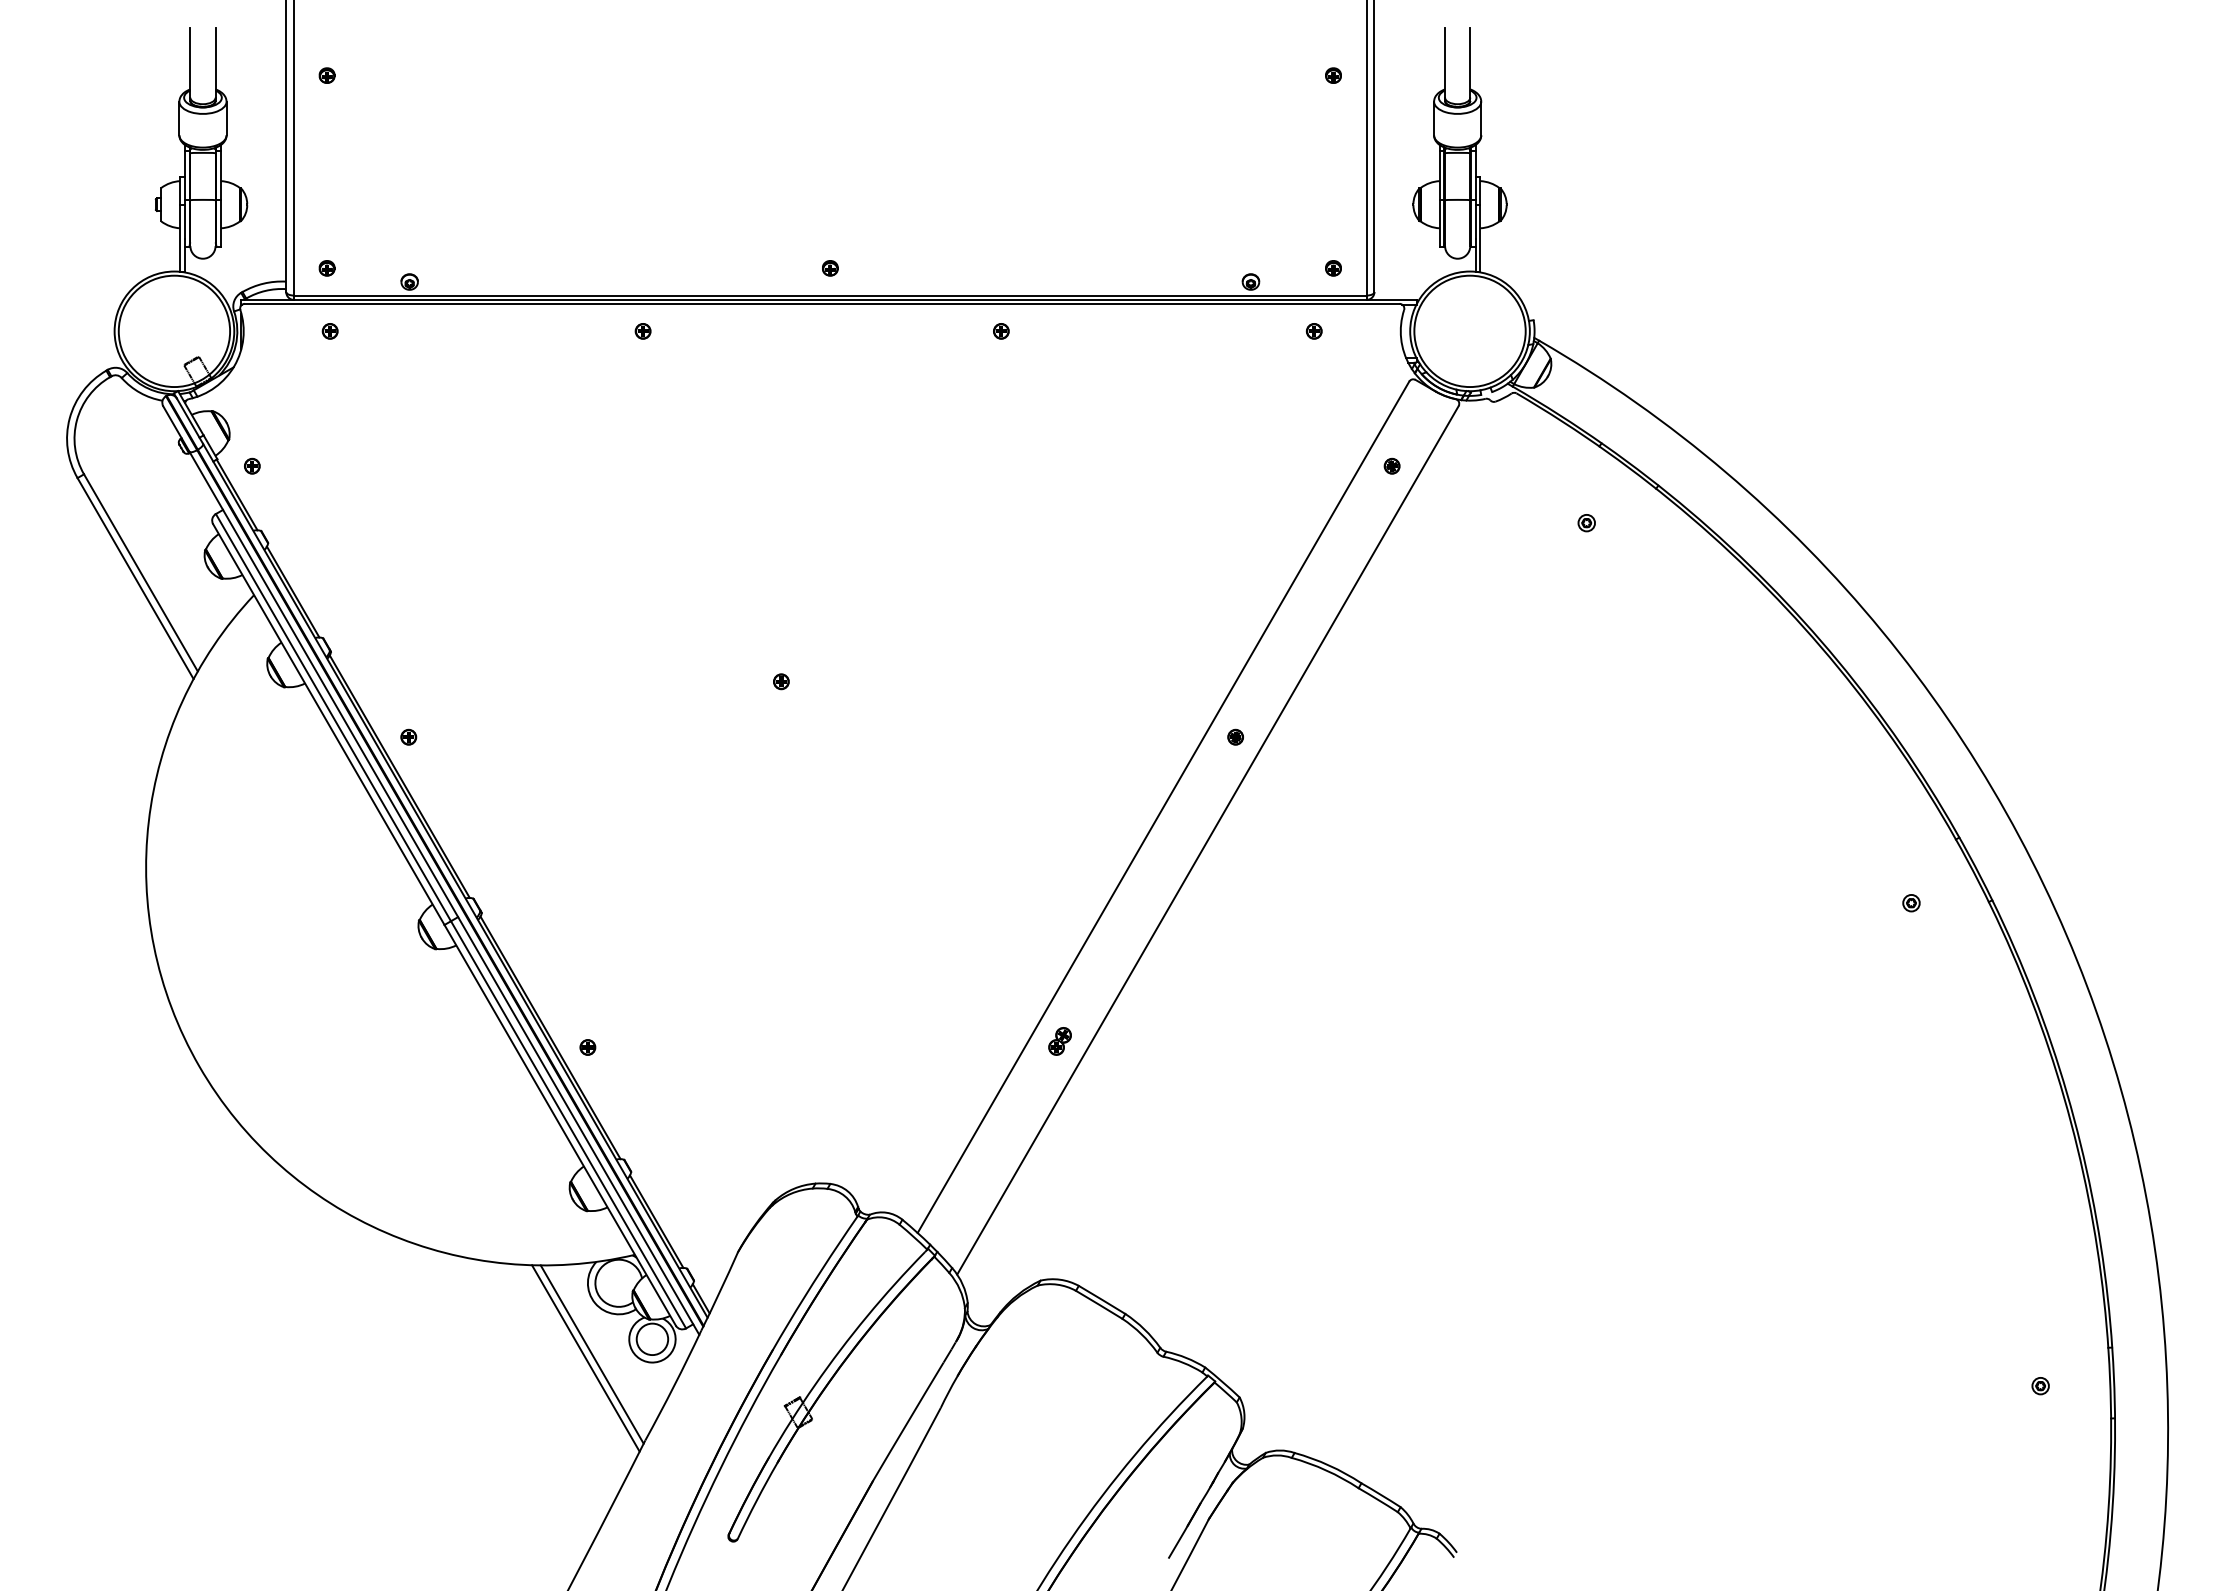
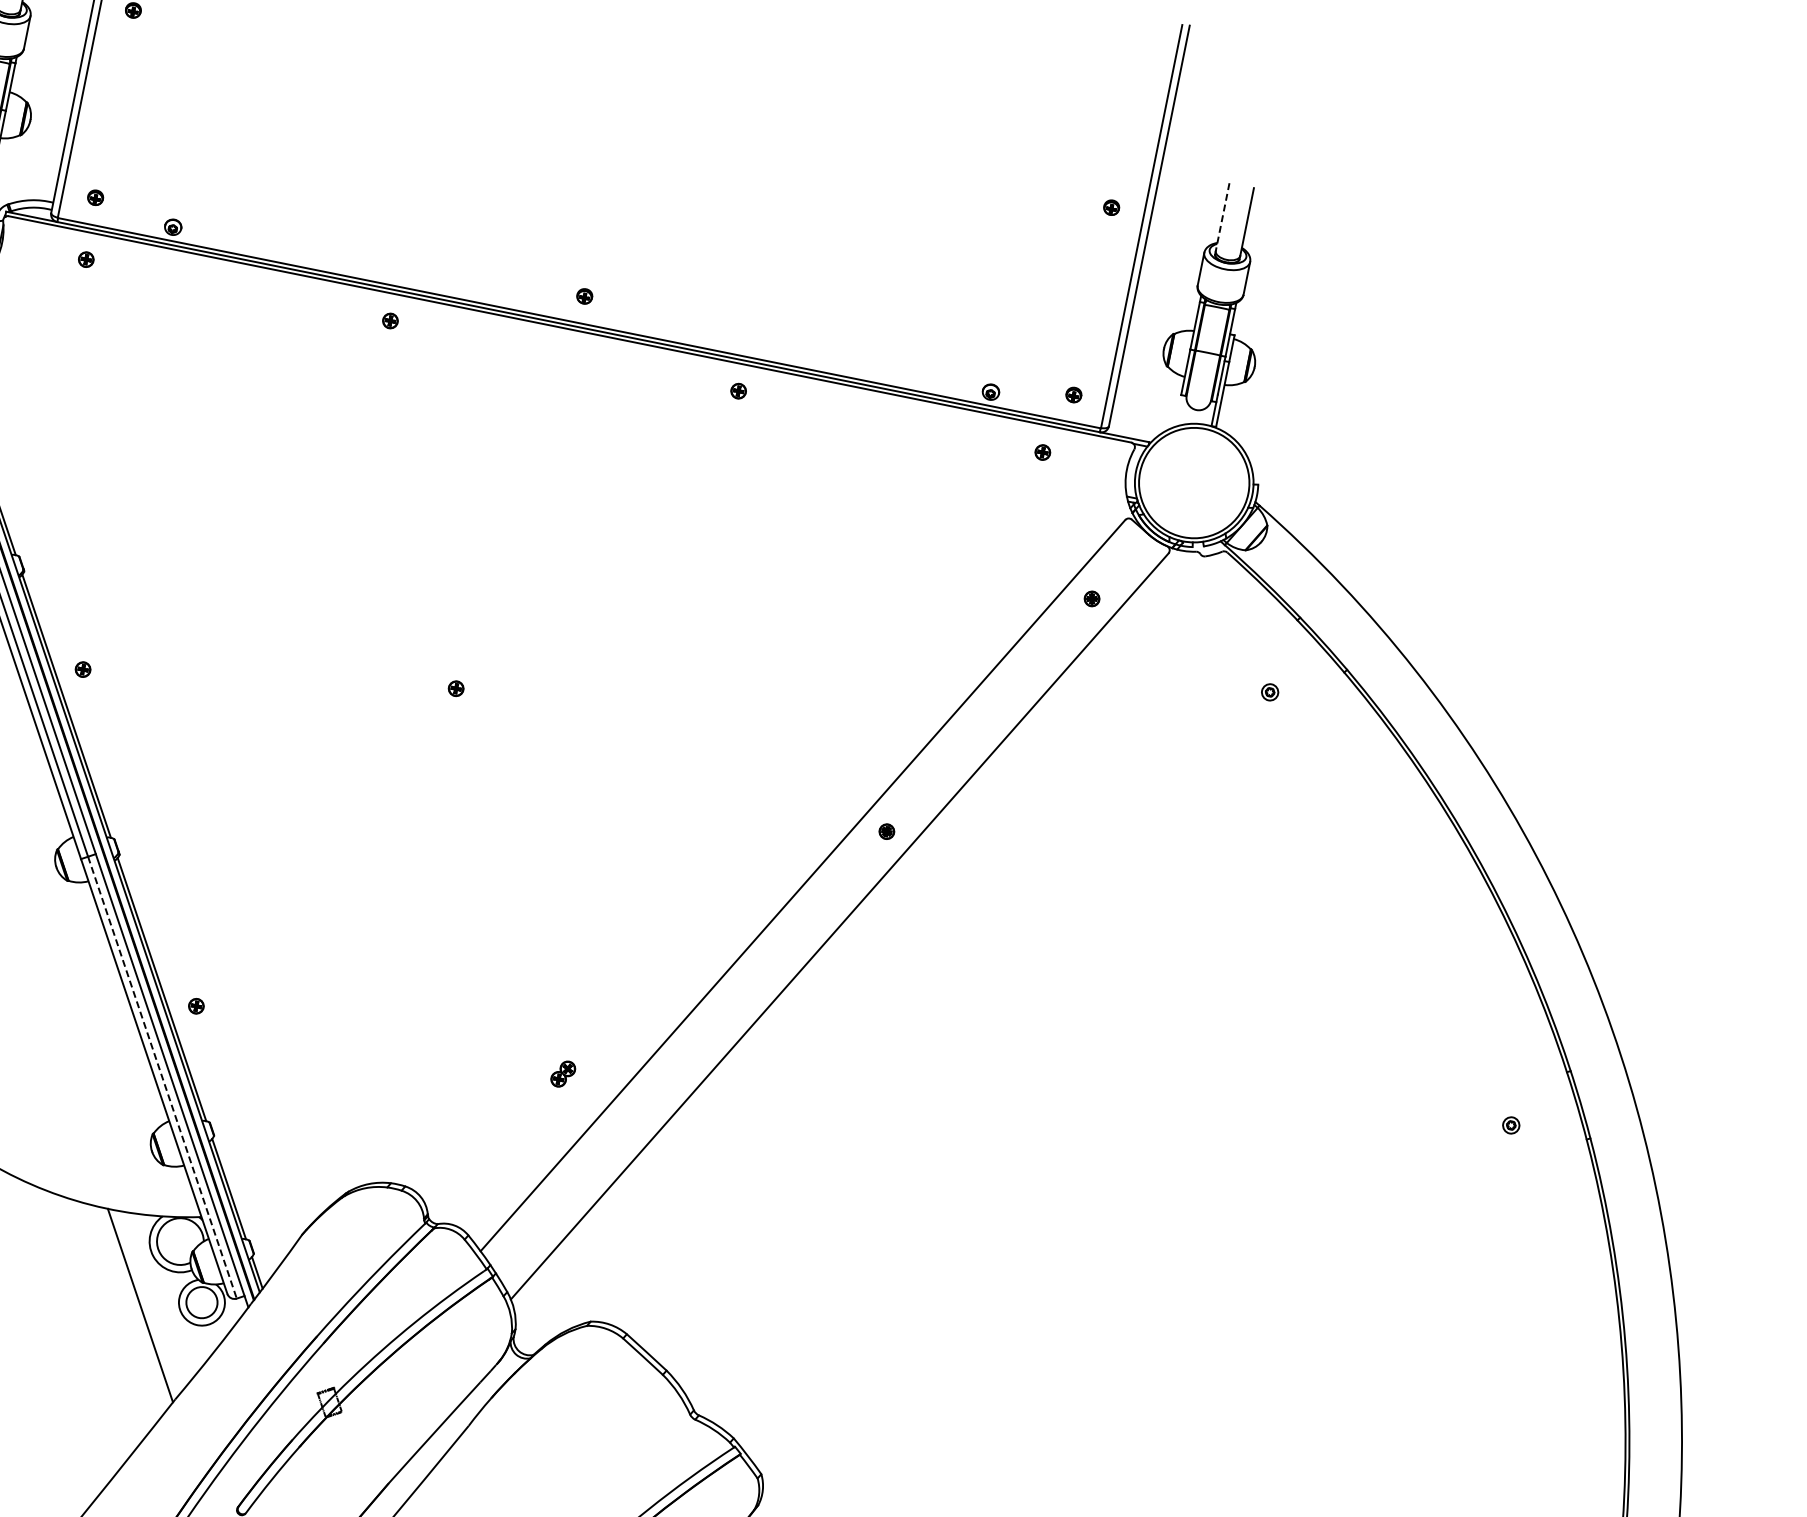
line: (1445, 62) -> (1223, 216), solid -> dashed
part: (1059, 1041) -> (562, 1074), moved
line: (568, 1125) -> (162, 1078), solid -> dashed
line: (585, 1358) -> (133, 1308), removed

